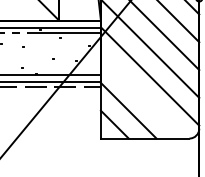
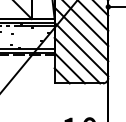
line: (142, 96) -> (77, 60), added

